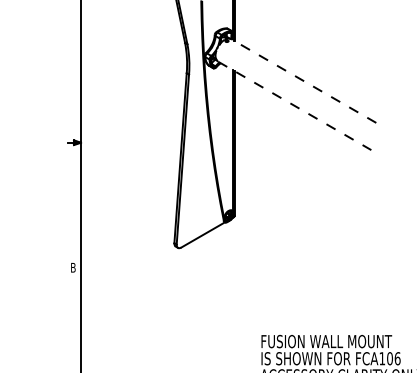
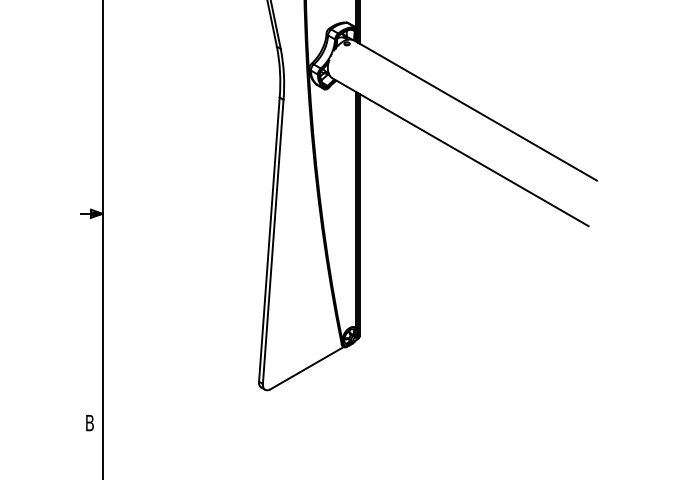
line: (303, 81) -> (475, 111), dashed -> solid
line: (295, 106) -> (461, 153), dashed -> solid

